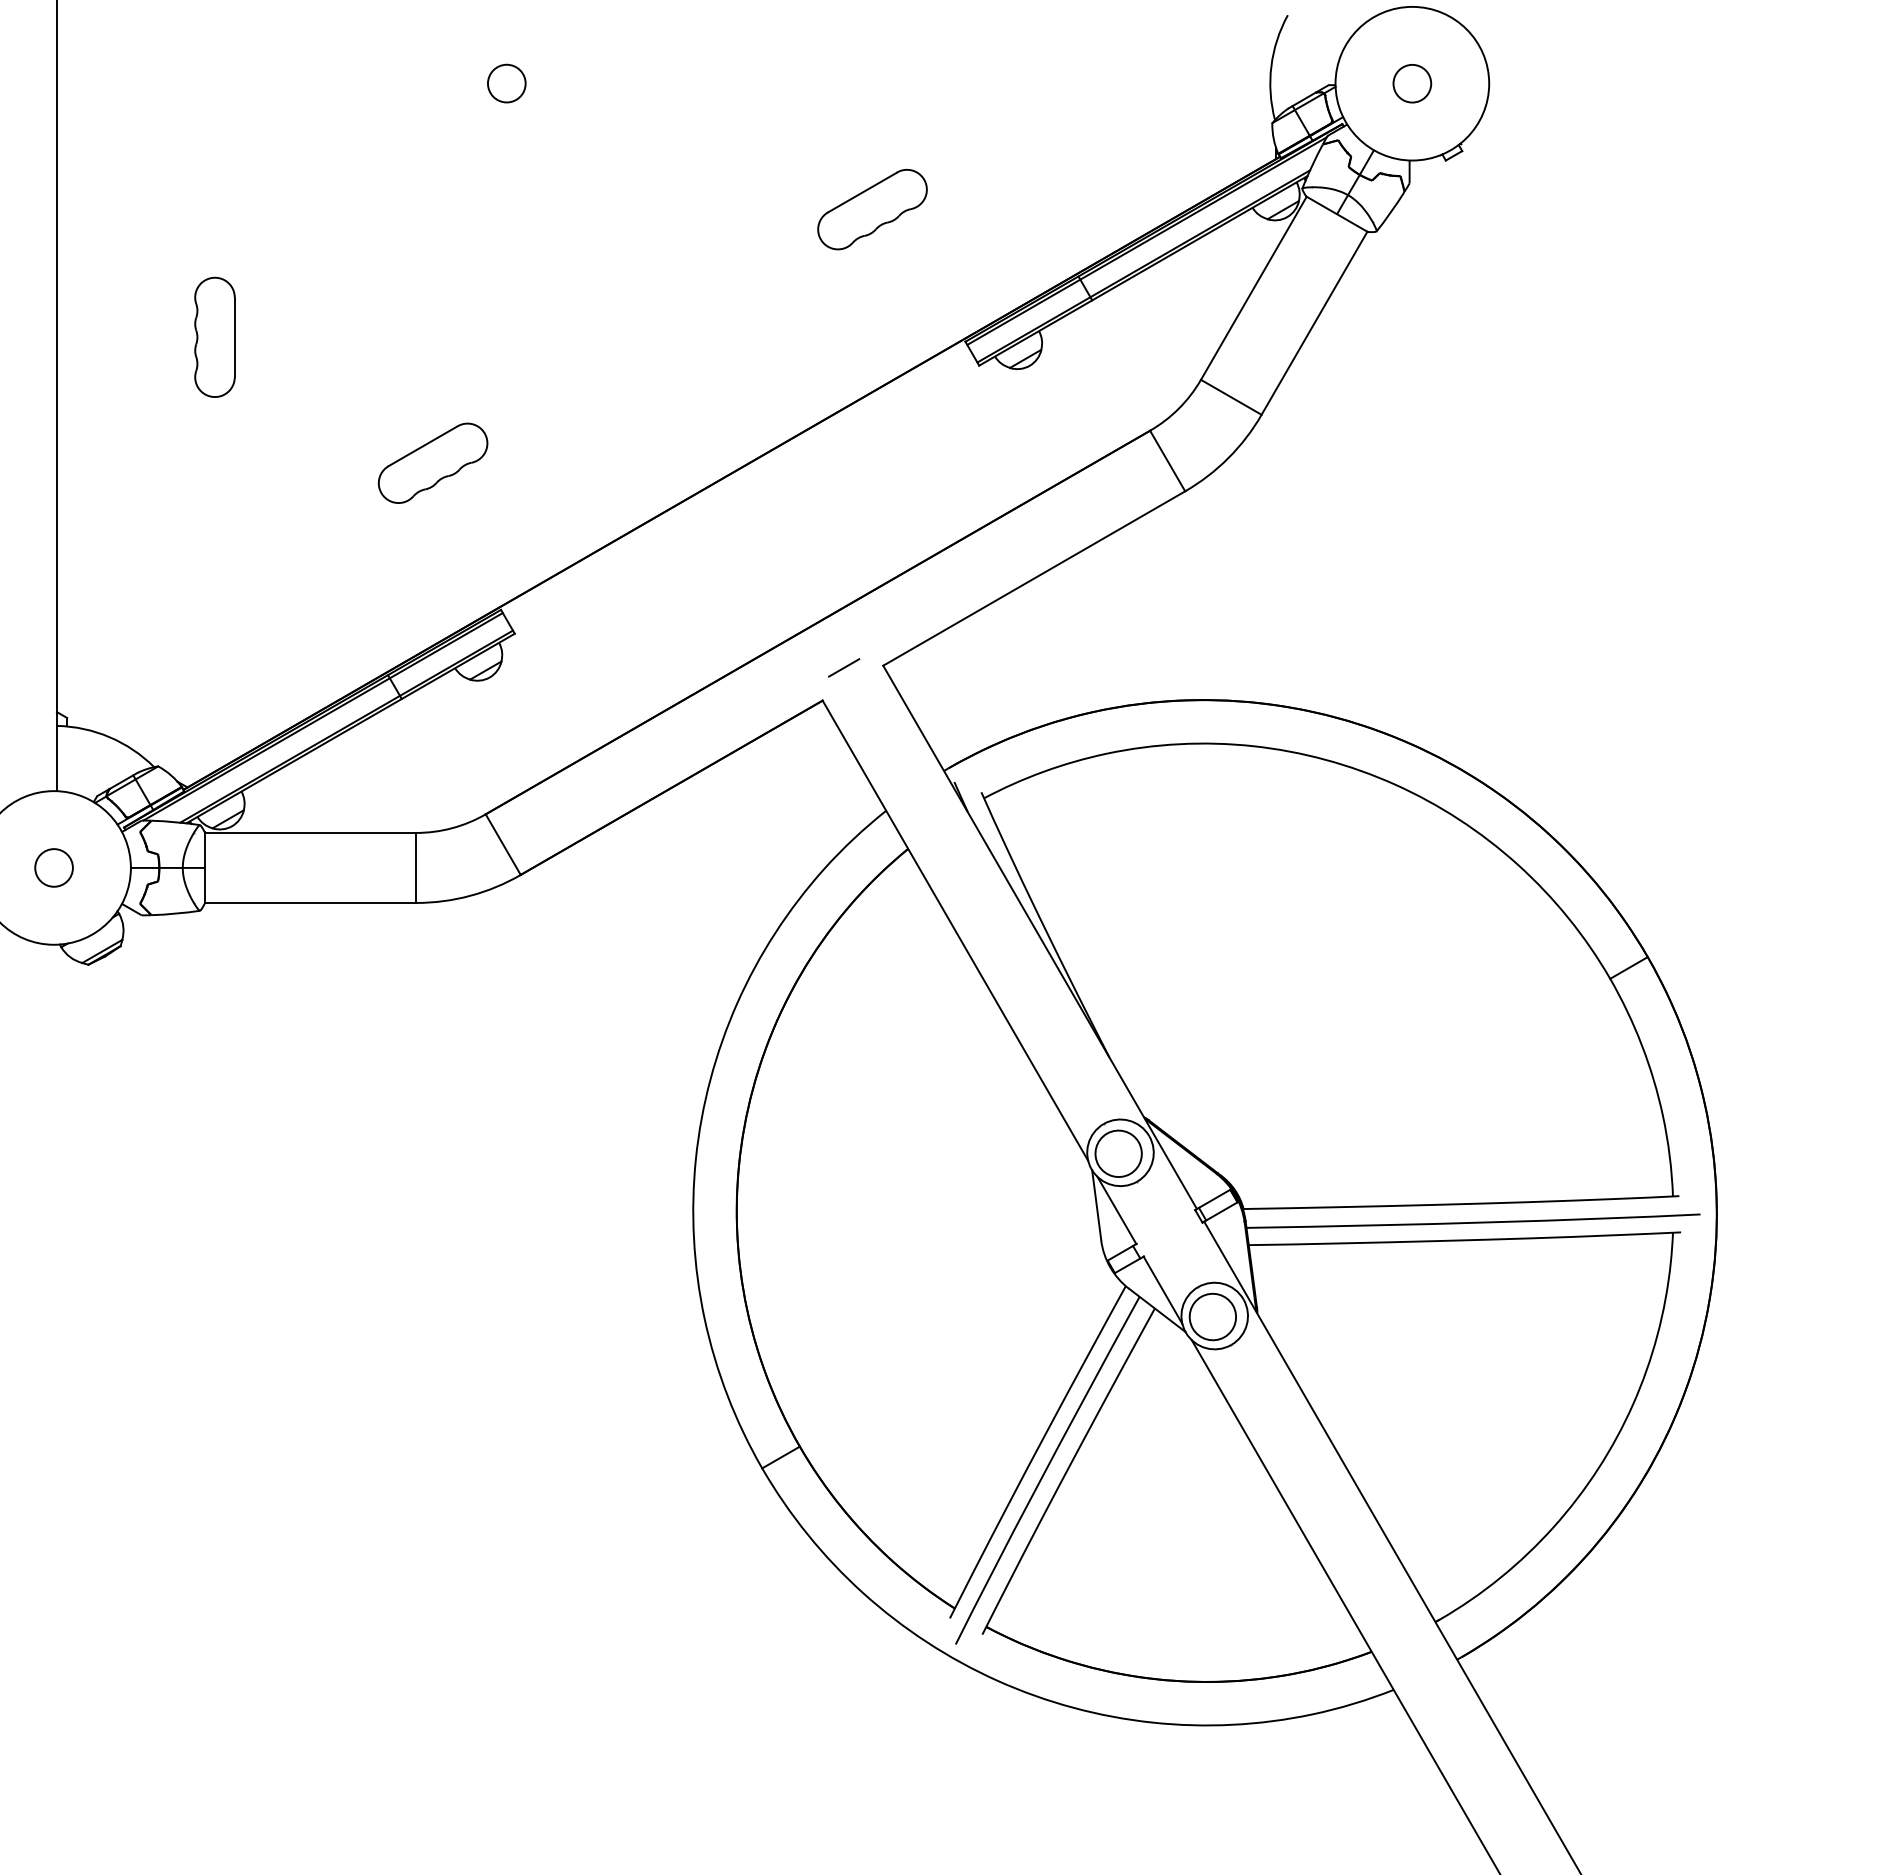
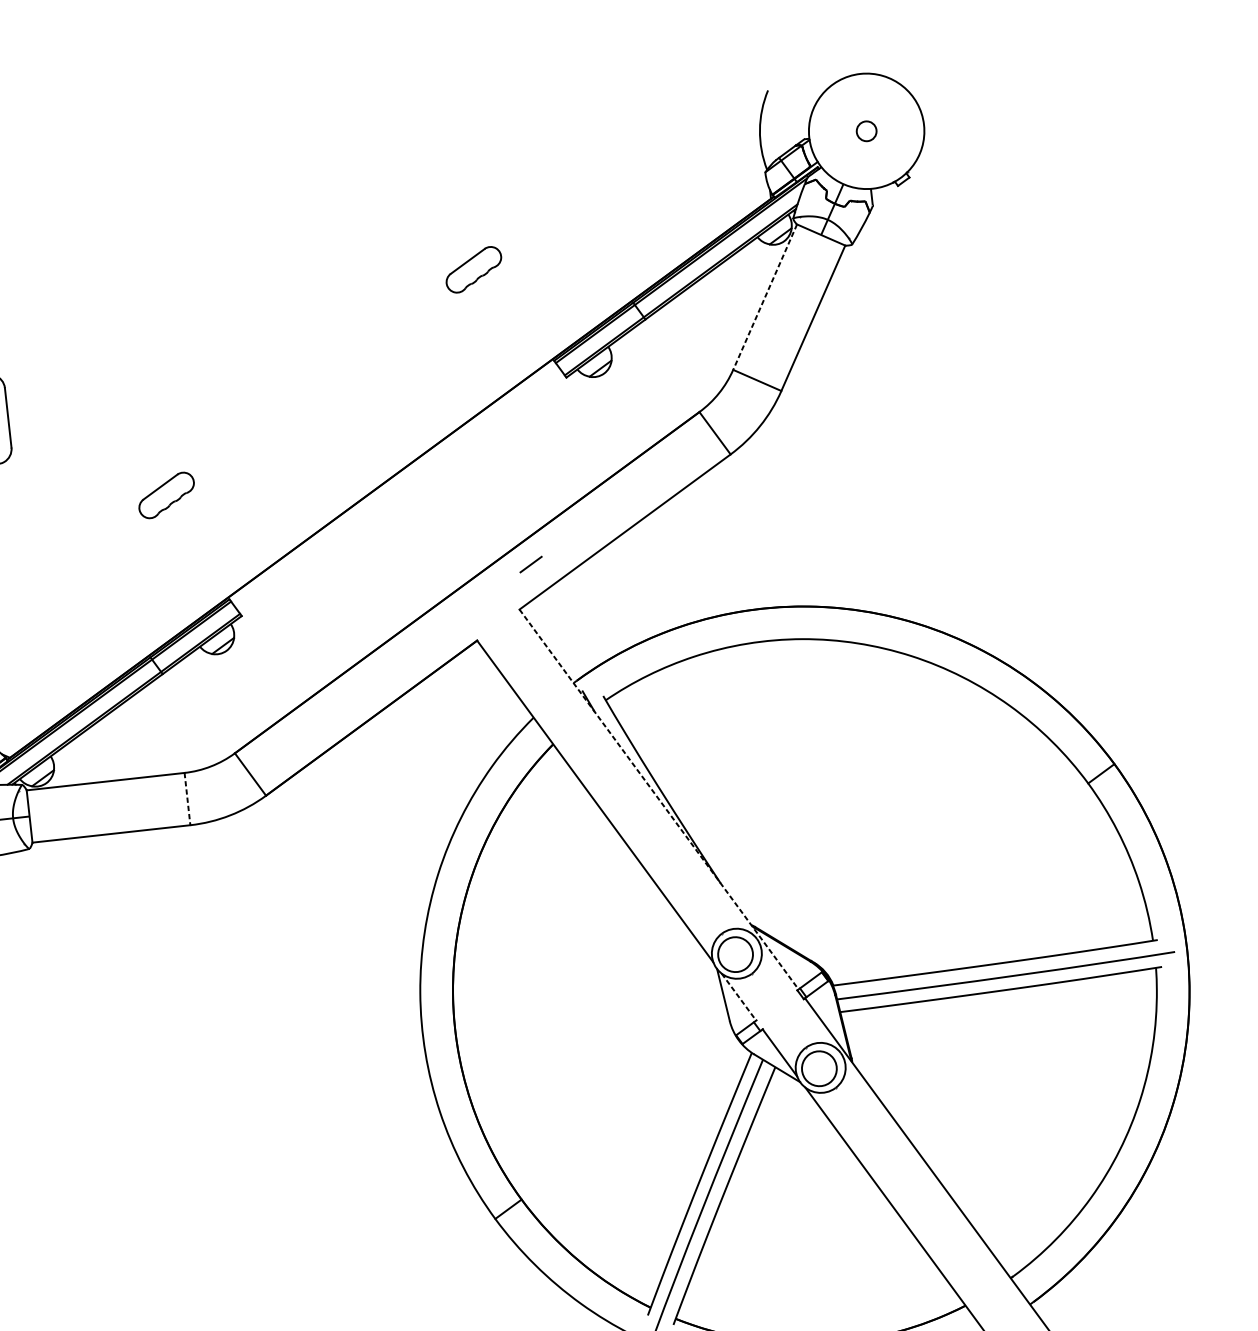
circle: (506, 83) -> (190, 205), removed
circle: (1412, 83) -> (866, 131), size x0.7
part: (872, 209) -> (473, 269), size x0.7
line: (1253, 288) -> (764, 297), solid -> dashed
part: (432, 462) -> (166, 494), size x0.7
line: (844, 667) -> (531, 564), moved
line: (416, 868) -> (187, 799), solid -> dashed
line: (1040, 937) -> (659, 799), solid -> dashed
line: (1116, 1210) -> (738, 997), solid -> dashed

